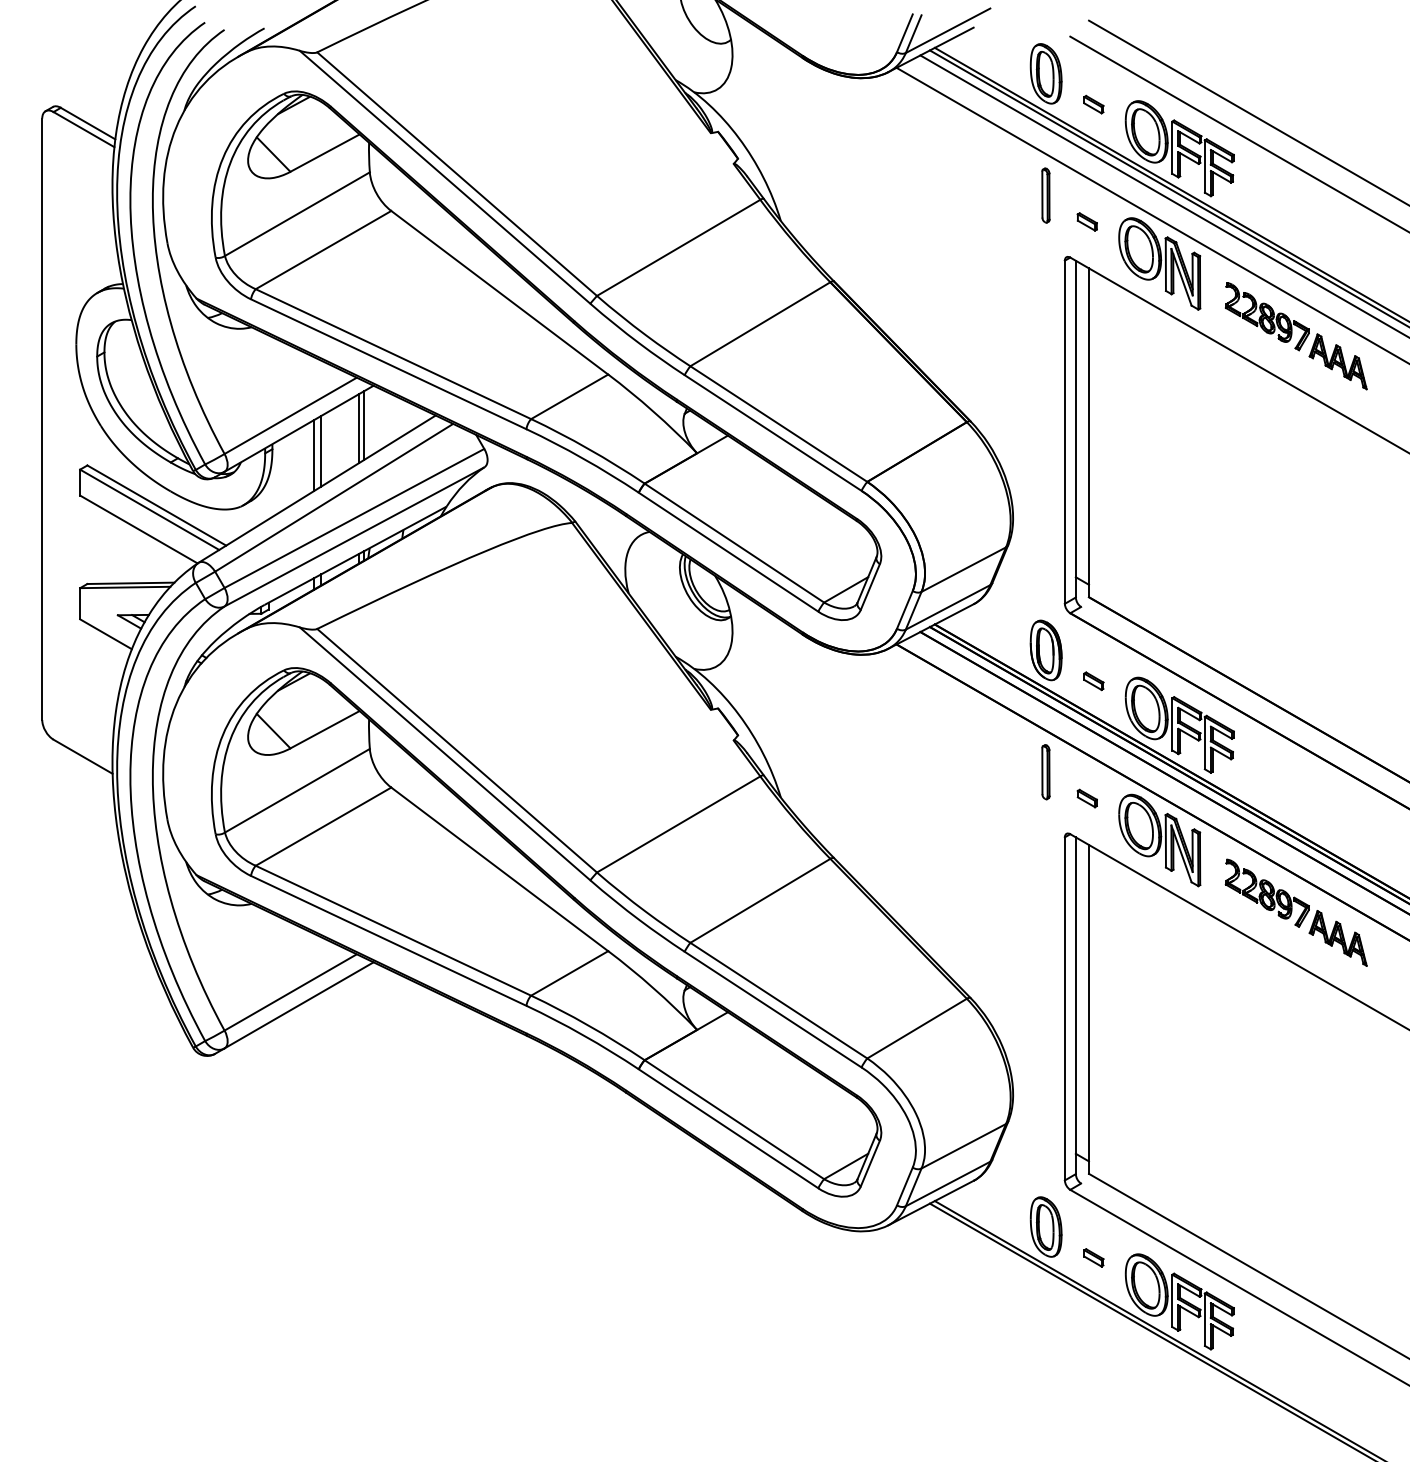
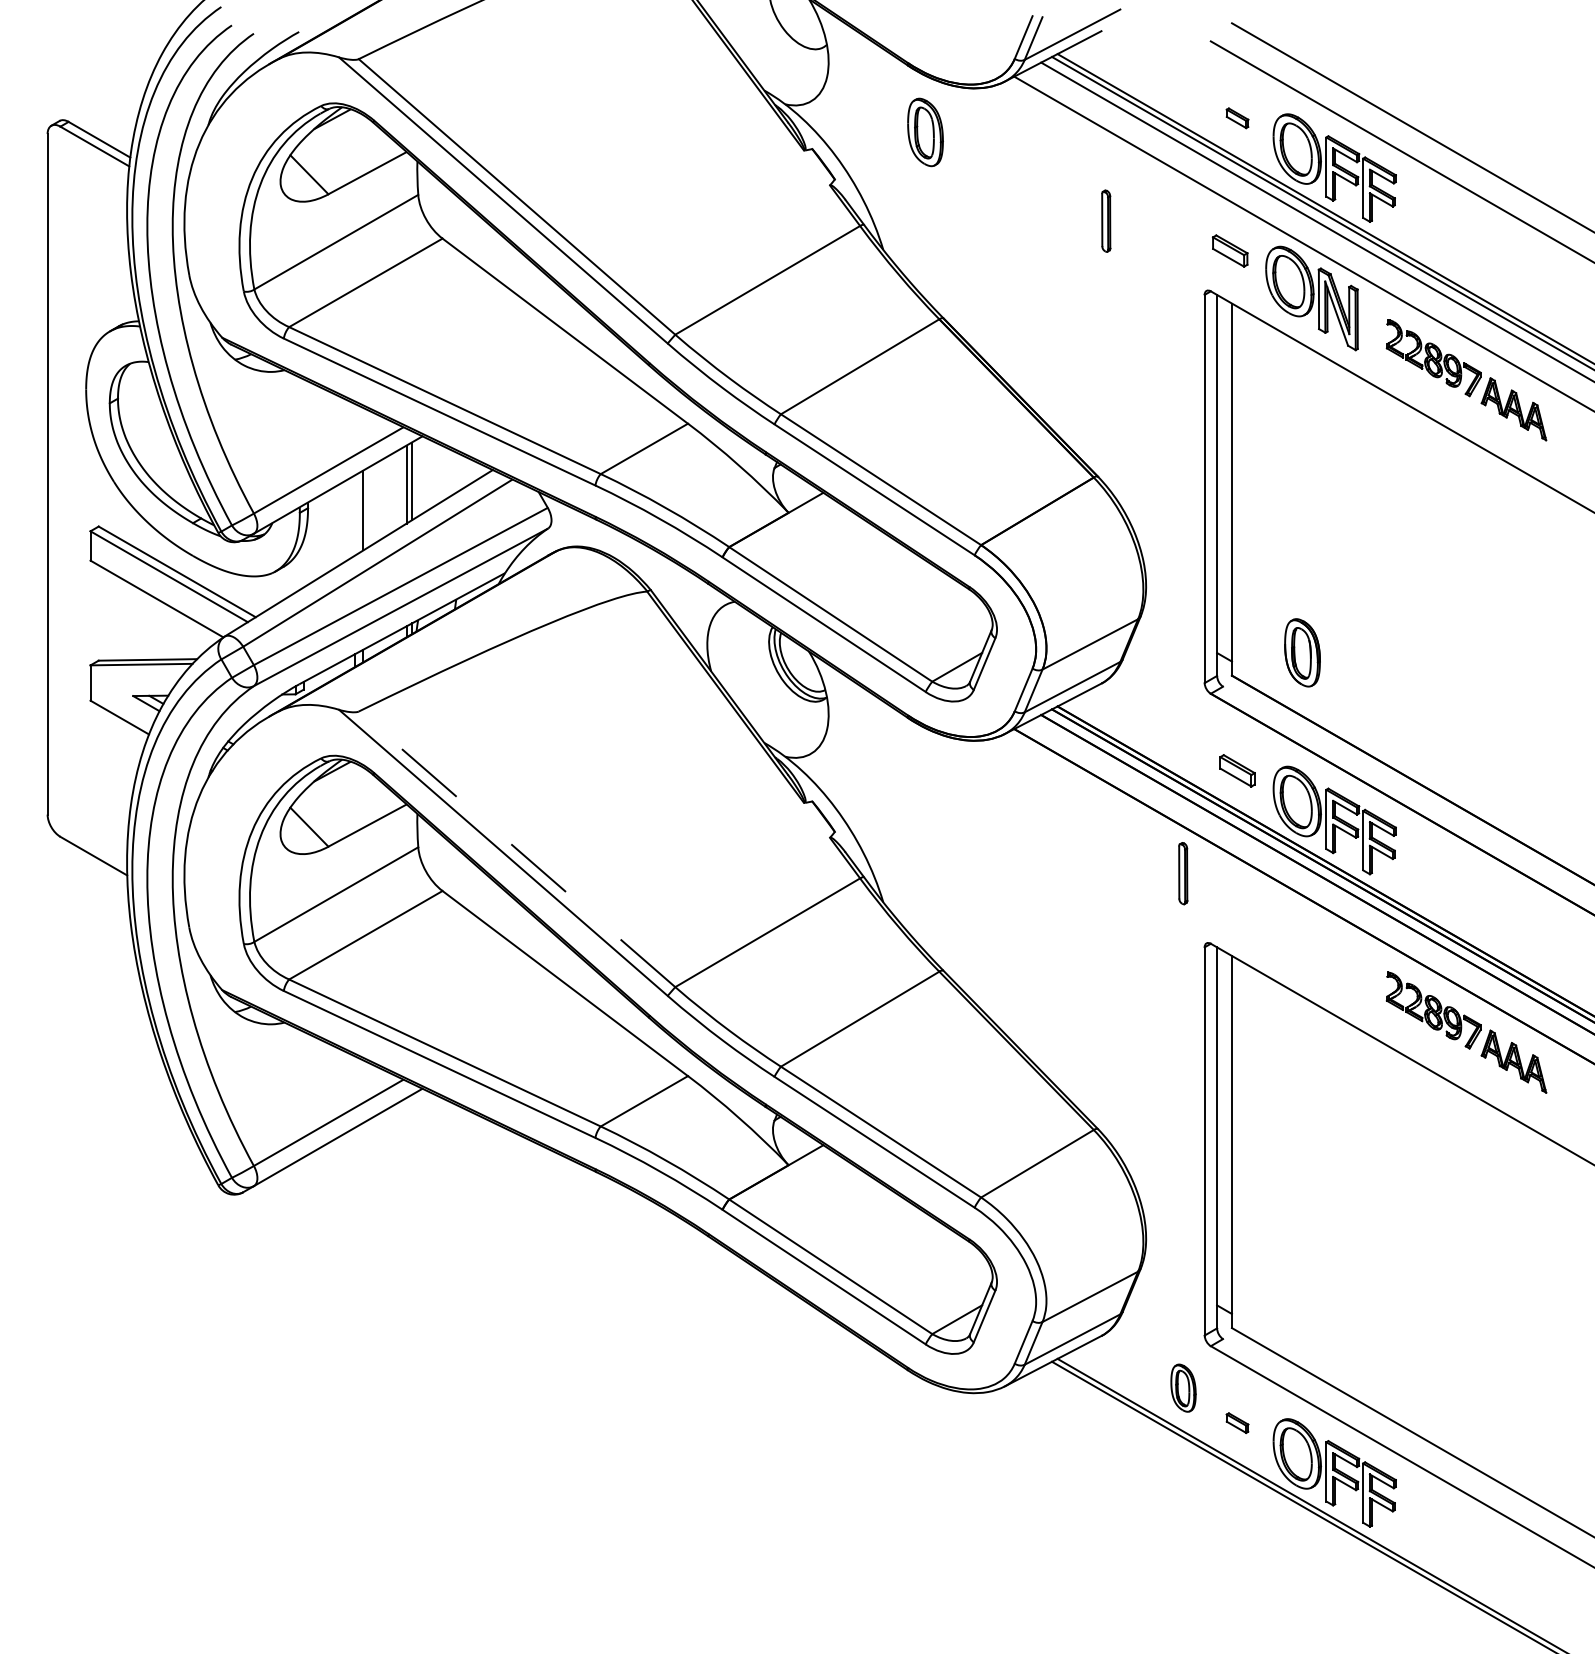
part: (1046, 73) -> (925, 132), moved
part: (1046, 194) -> (1106, 220), moved
part: (1086, 221) -> (1229, 250), size x1.6
line: (314, 455) -> (355, 515), removed
part: (1046, 650) -> (1302, 652), moved
part: (1093, 681) -> (1237, 770), size x1.6
line: (457, 750) -> (517, 849), solid -> dashed
part: (1086, 798) -> (1229, 903), removed
part: (1159, 840) -> (1311, 950), removed
part: (1046, 1226) -> (1183, 1387), size x0.7

